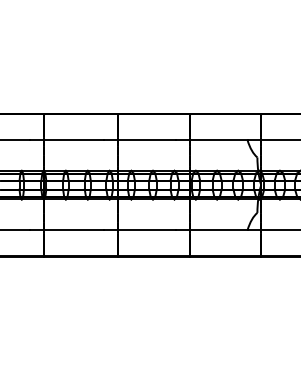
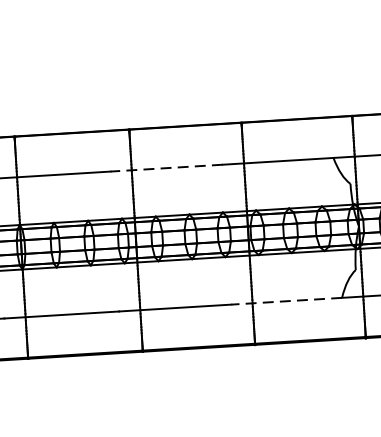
line: (139, 140) -> (165, 168), solid -> dashed
line: (211, 230) -> (286, 301), solid -> dashed

